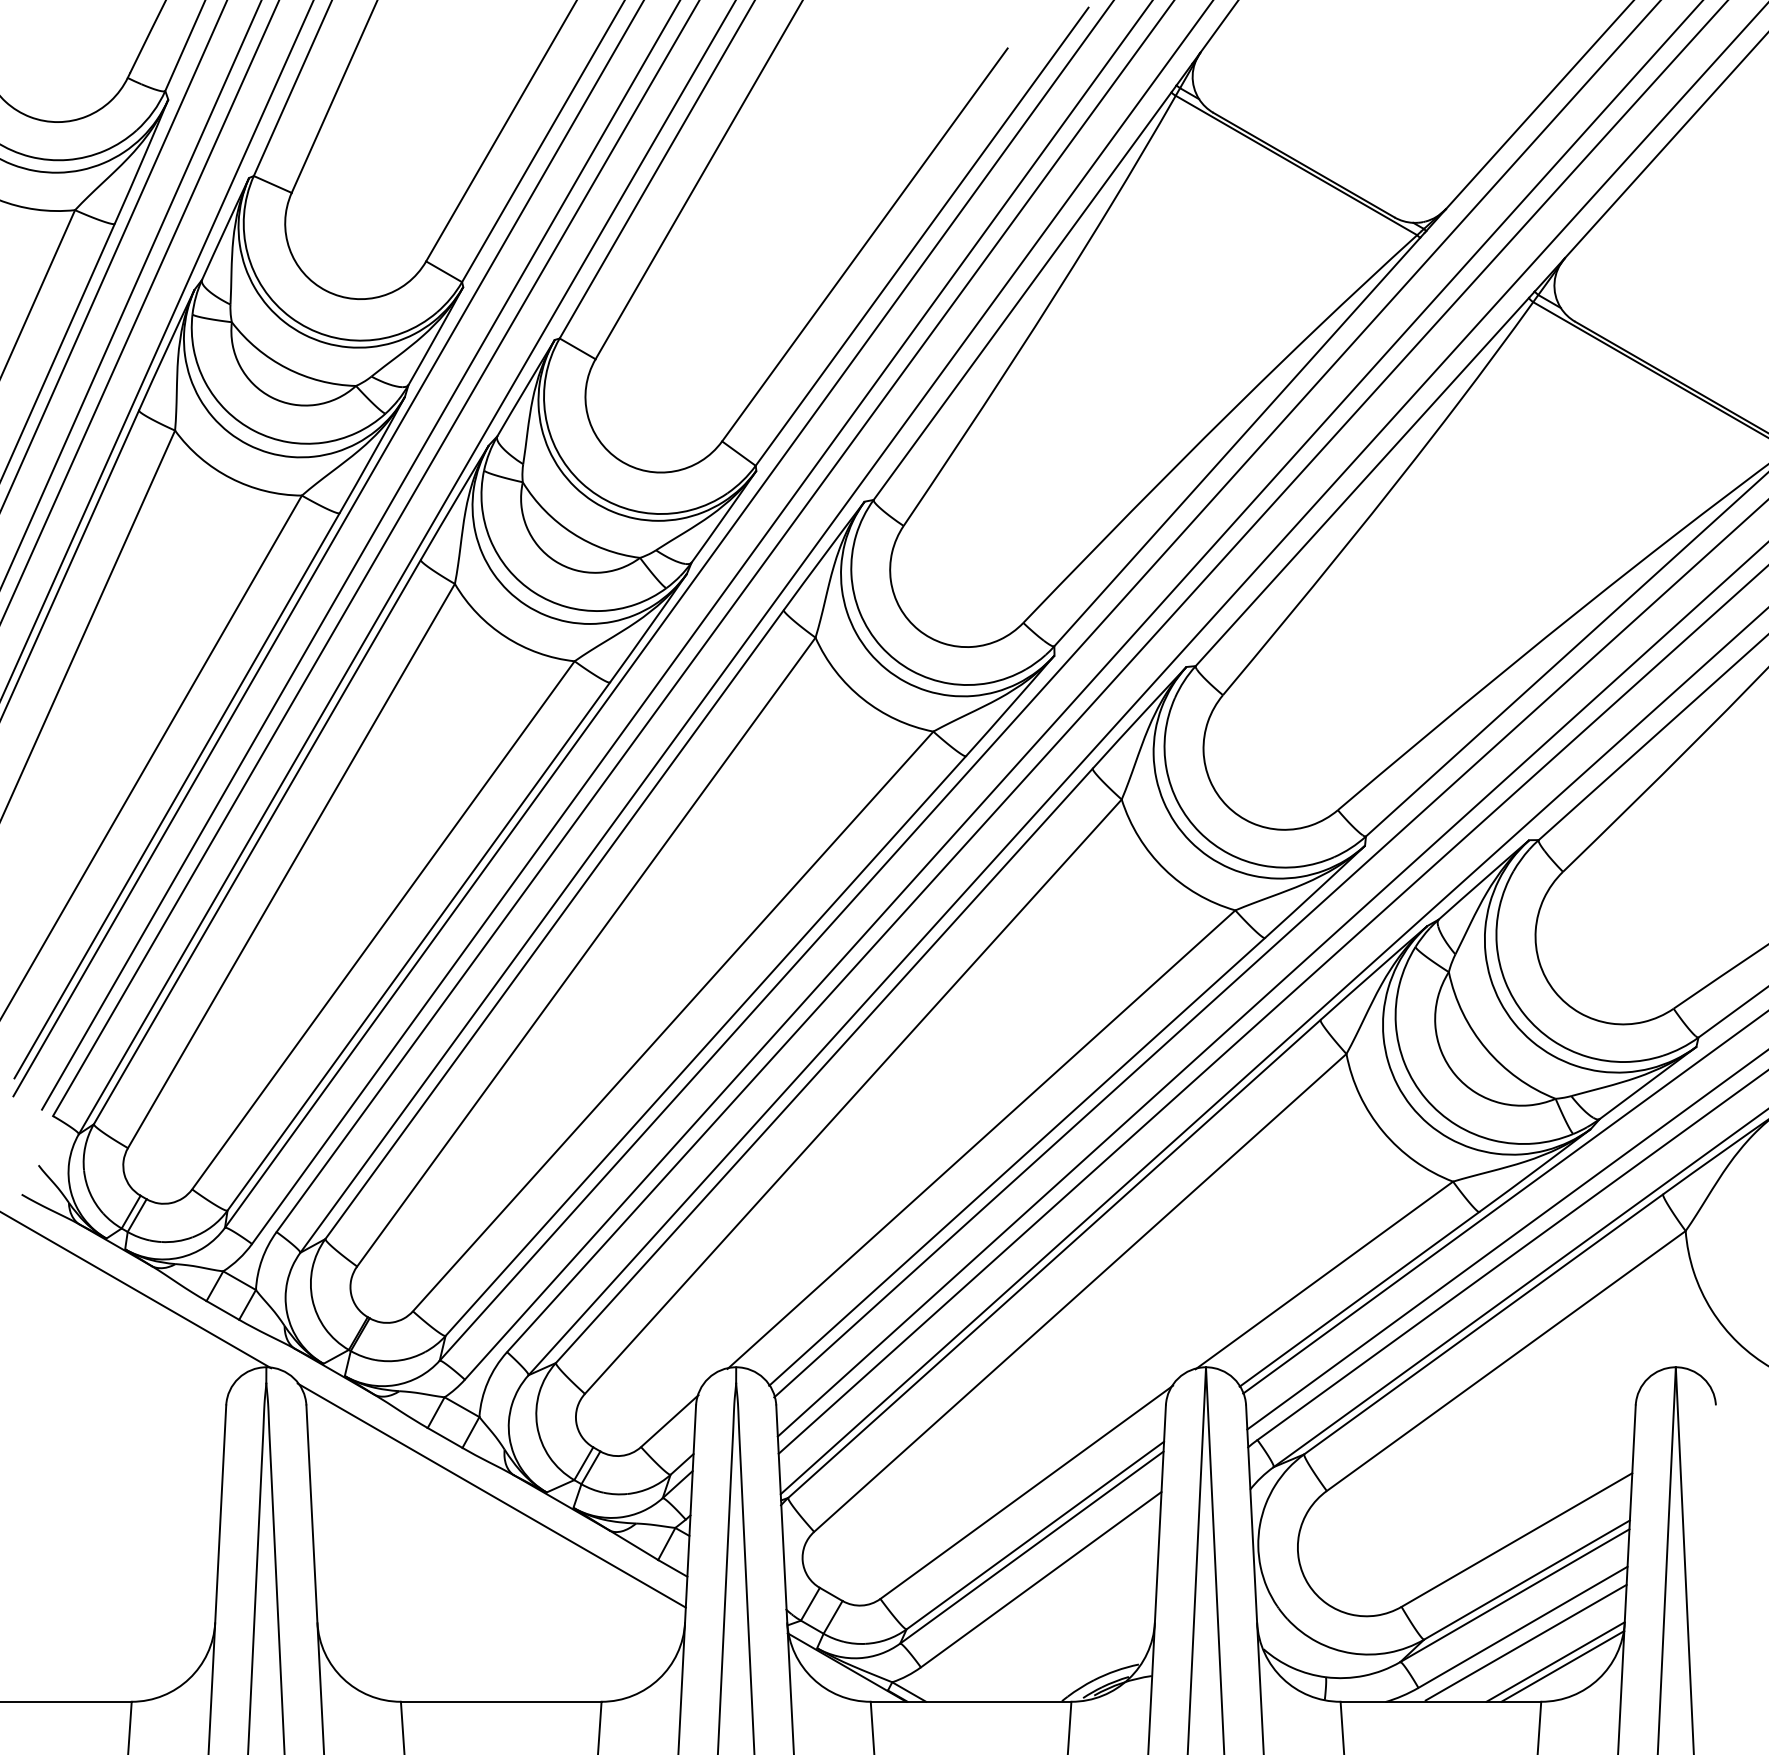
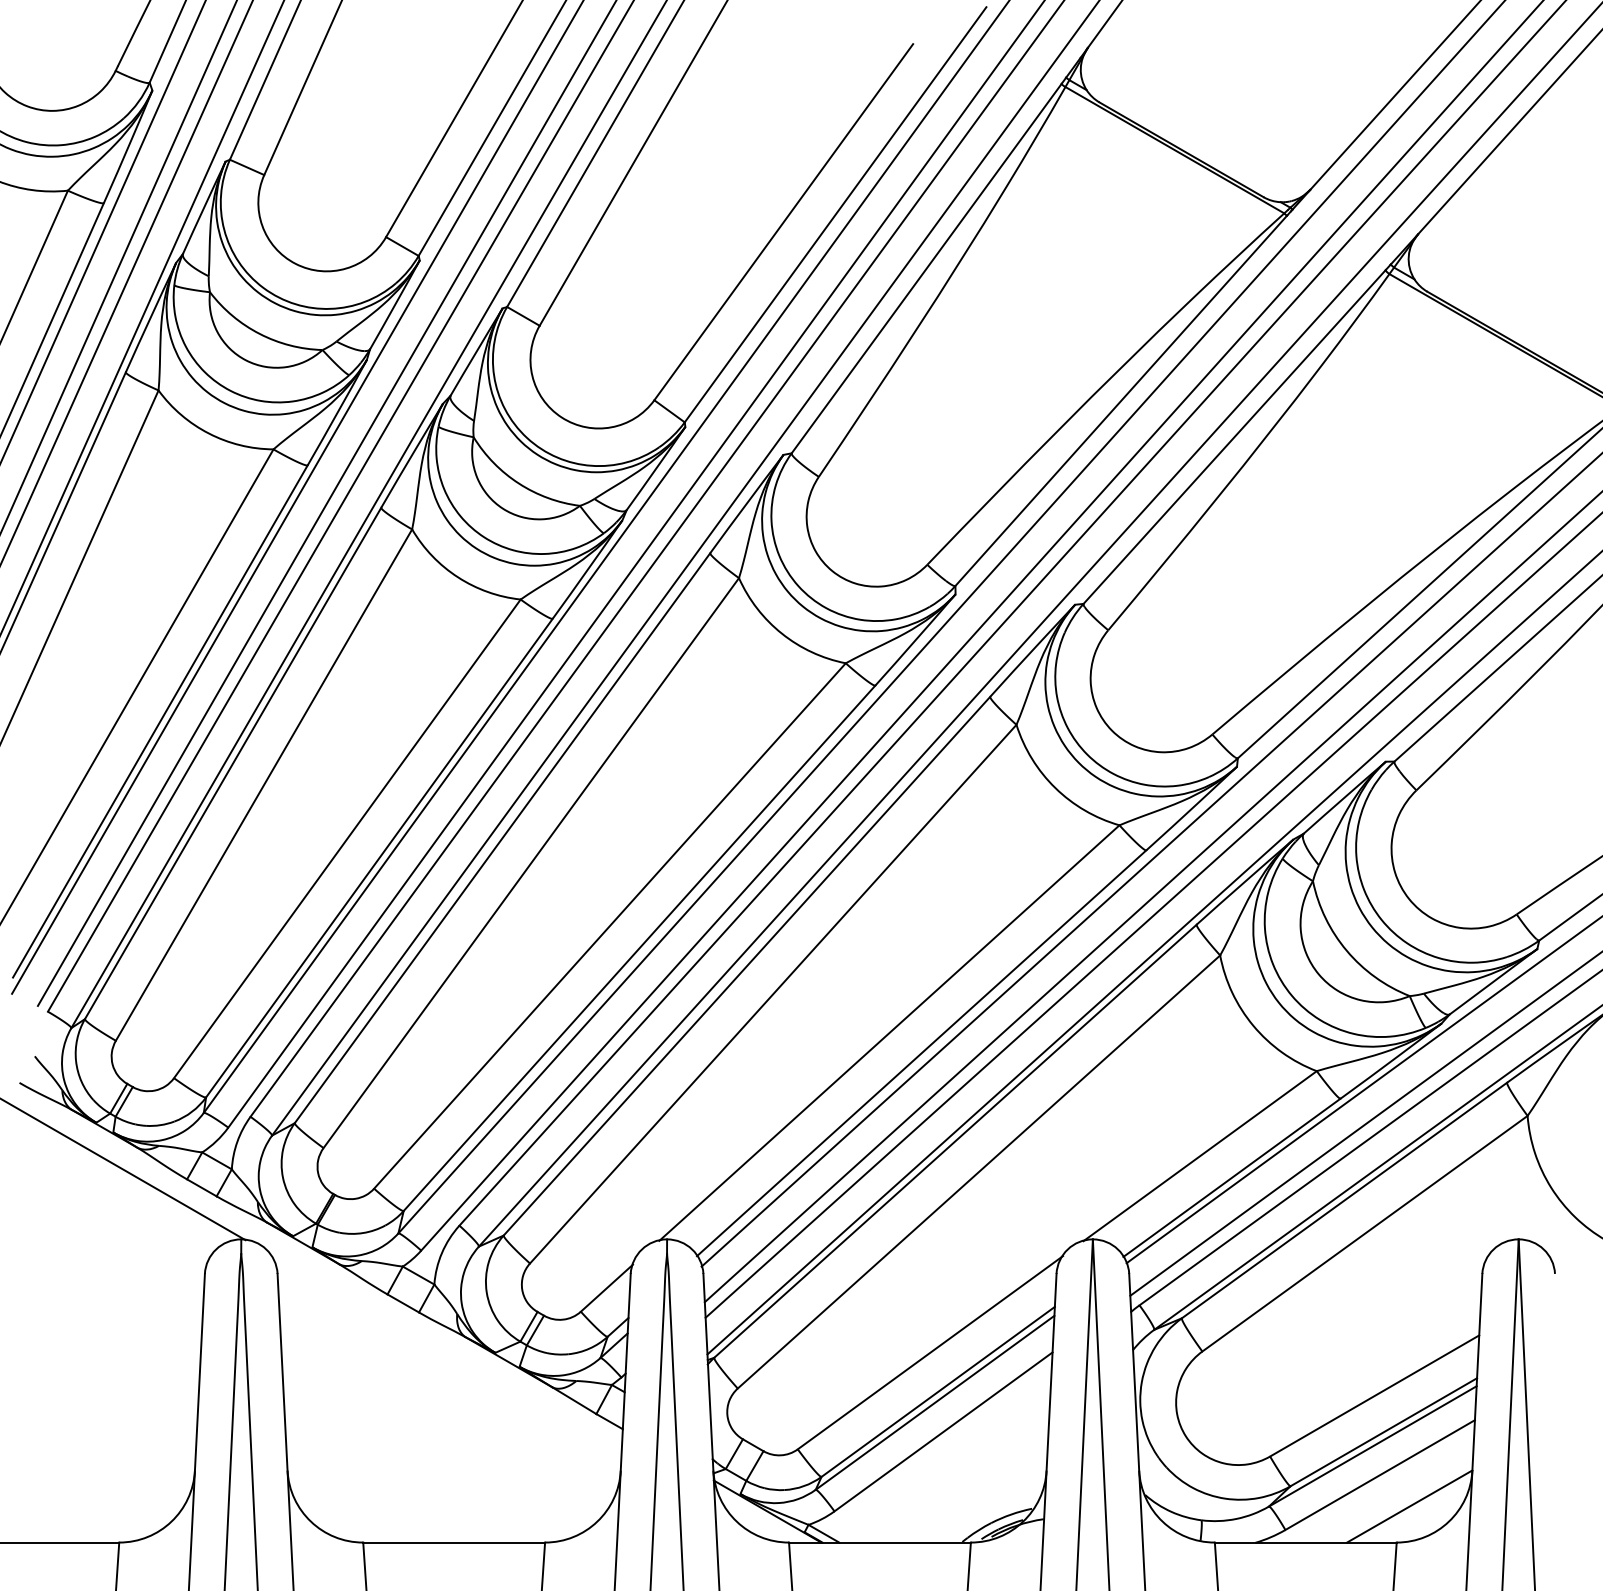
line: (491, 1495) -> (445, 1355), removed
line: (1525, 1642) -> (1382, 1488), removed
line: (1562, 1666) -> (1415, 1510), removed

